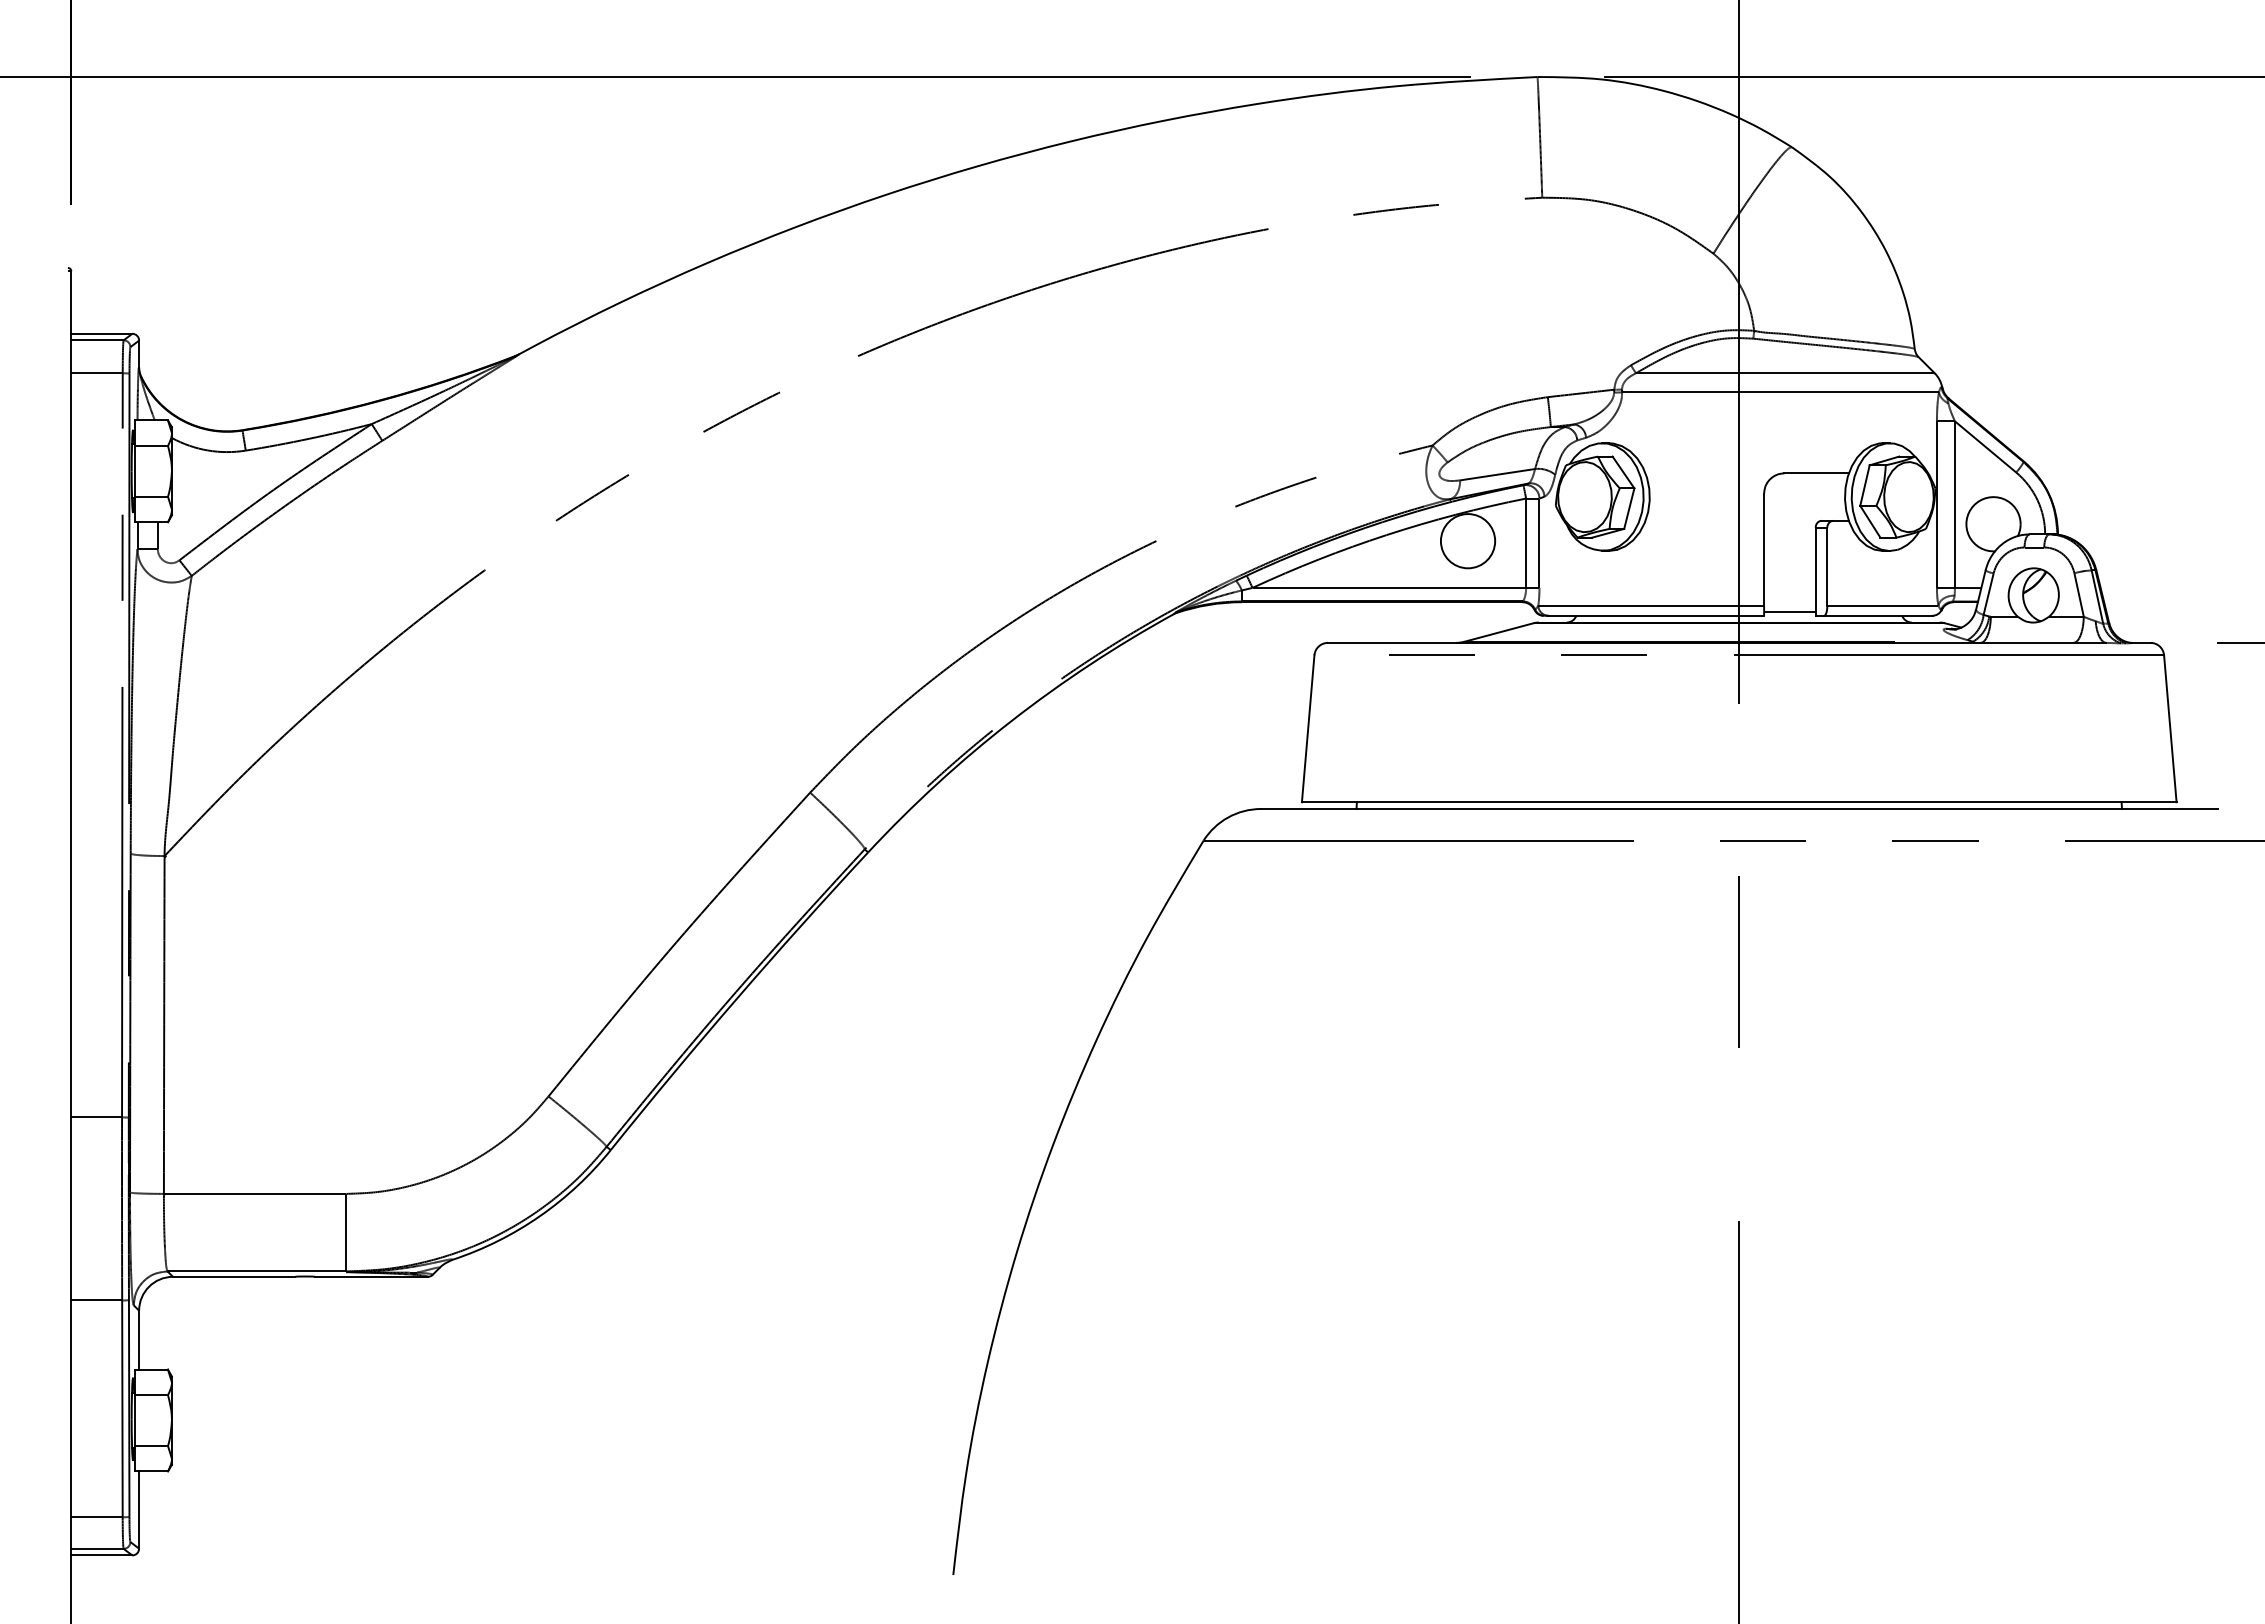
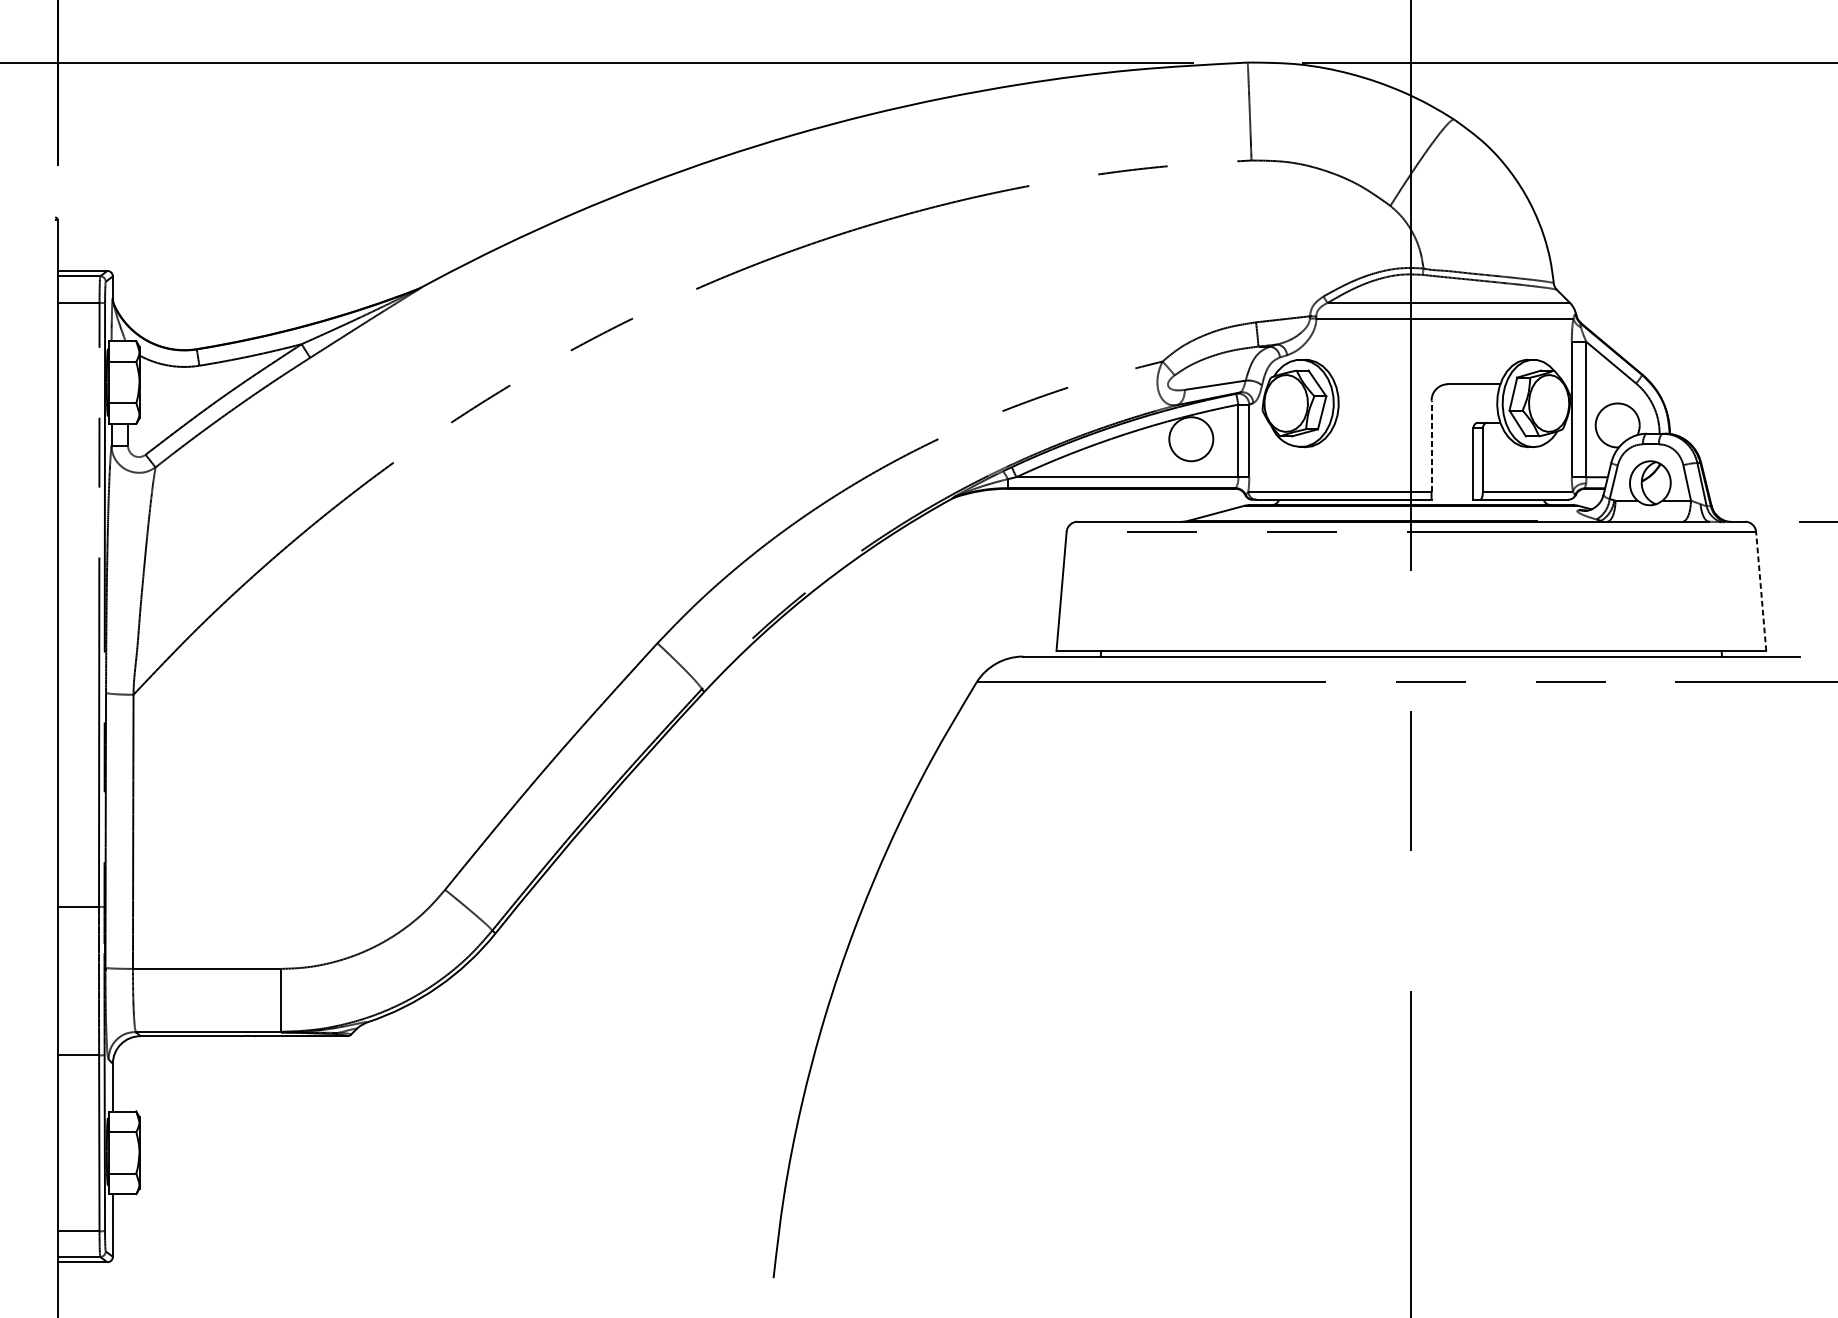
line: (1764, 549) -> (1431, 445), solid -> dashed
line: (1789, 612) -> (1452, 497), removed
line: (2170, 728) -> (1761, 591), solid -> dashed

